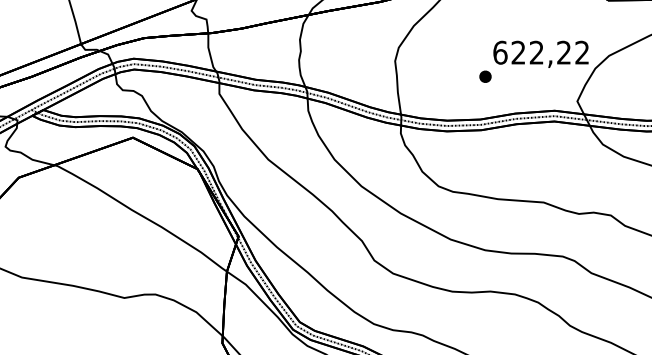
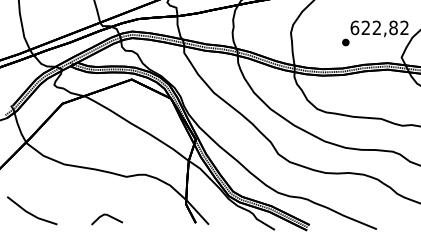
text: (563, 52) -> (393, 27), 622,22 -> 622,82

